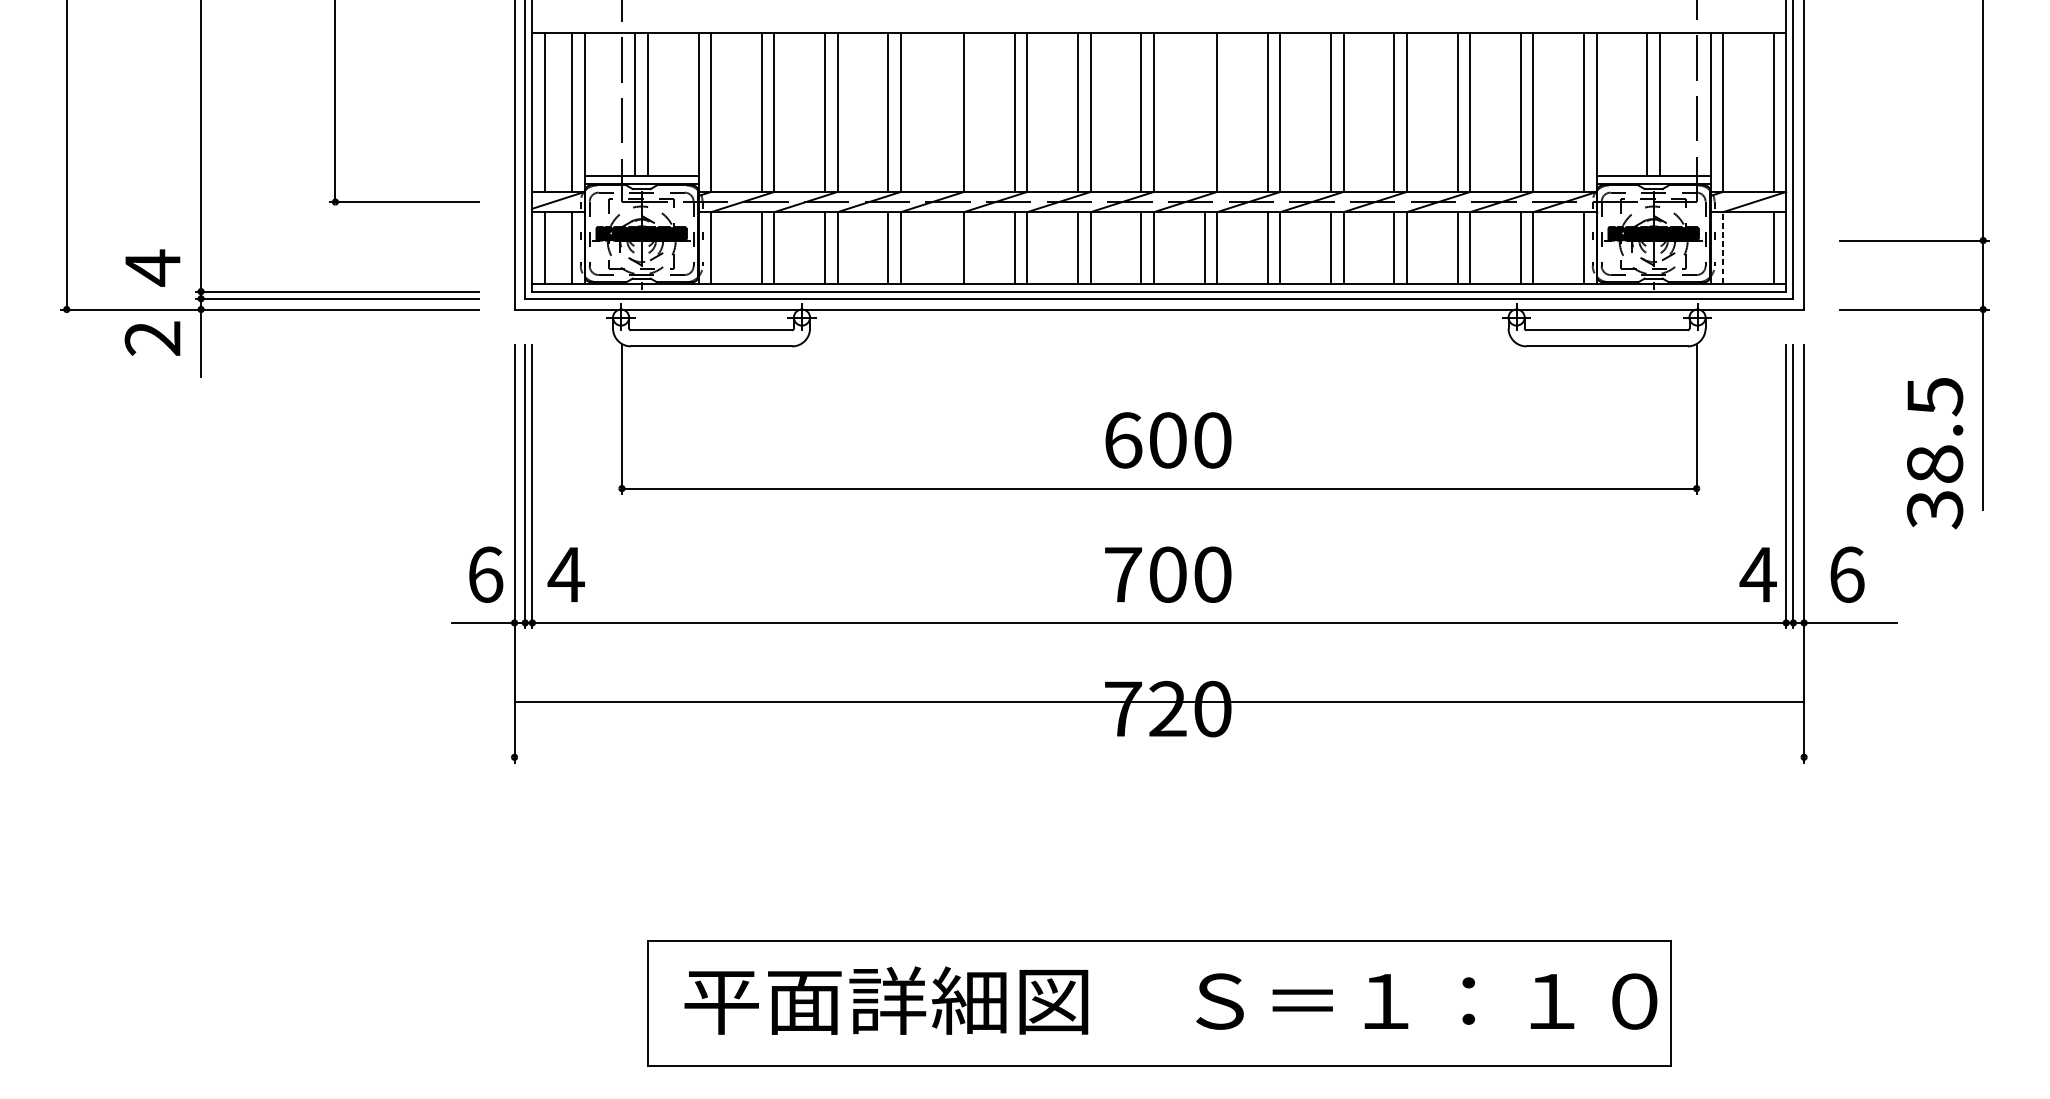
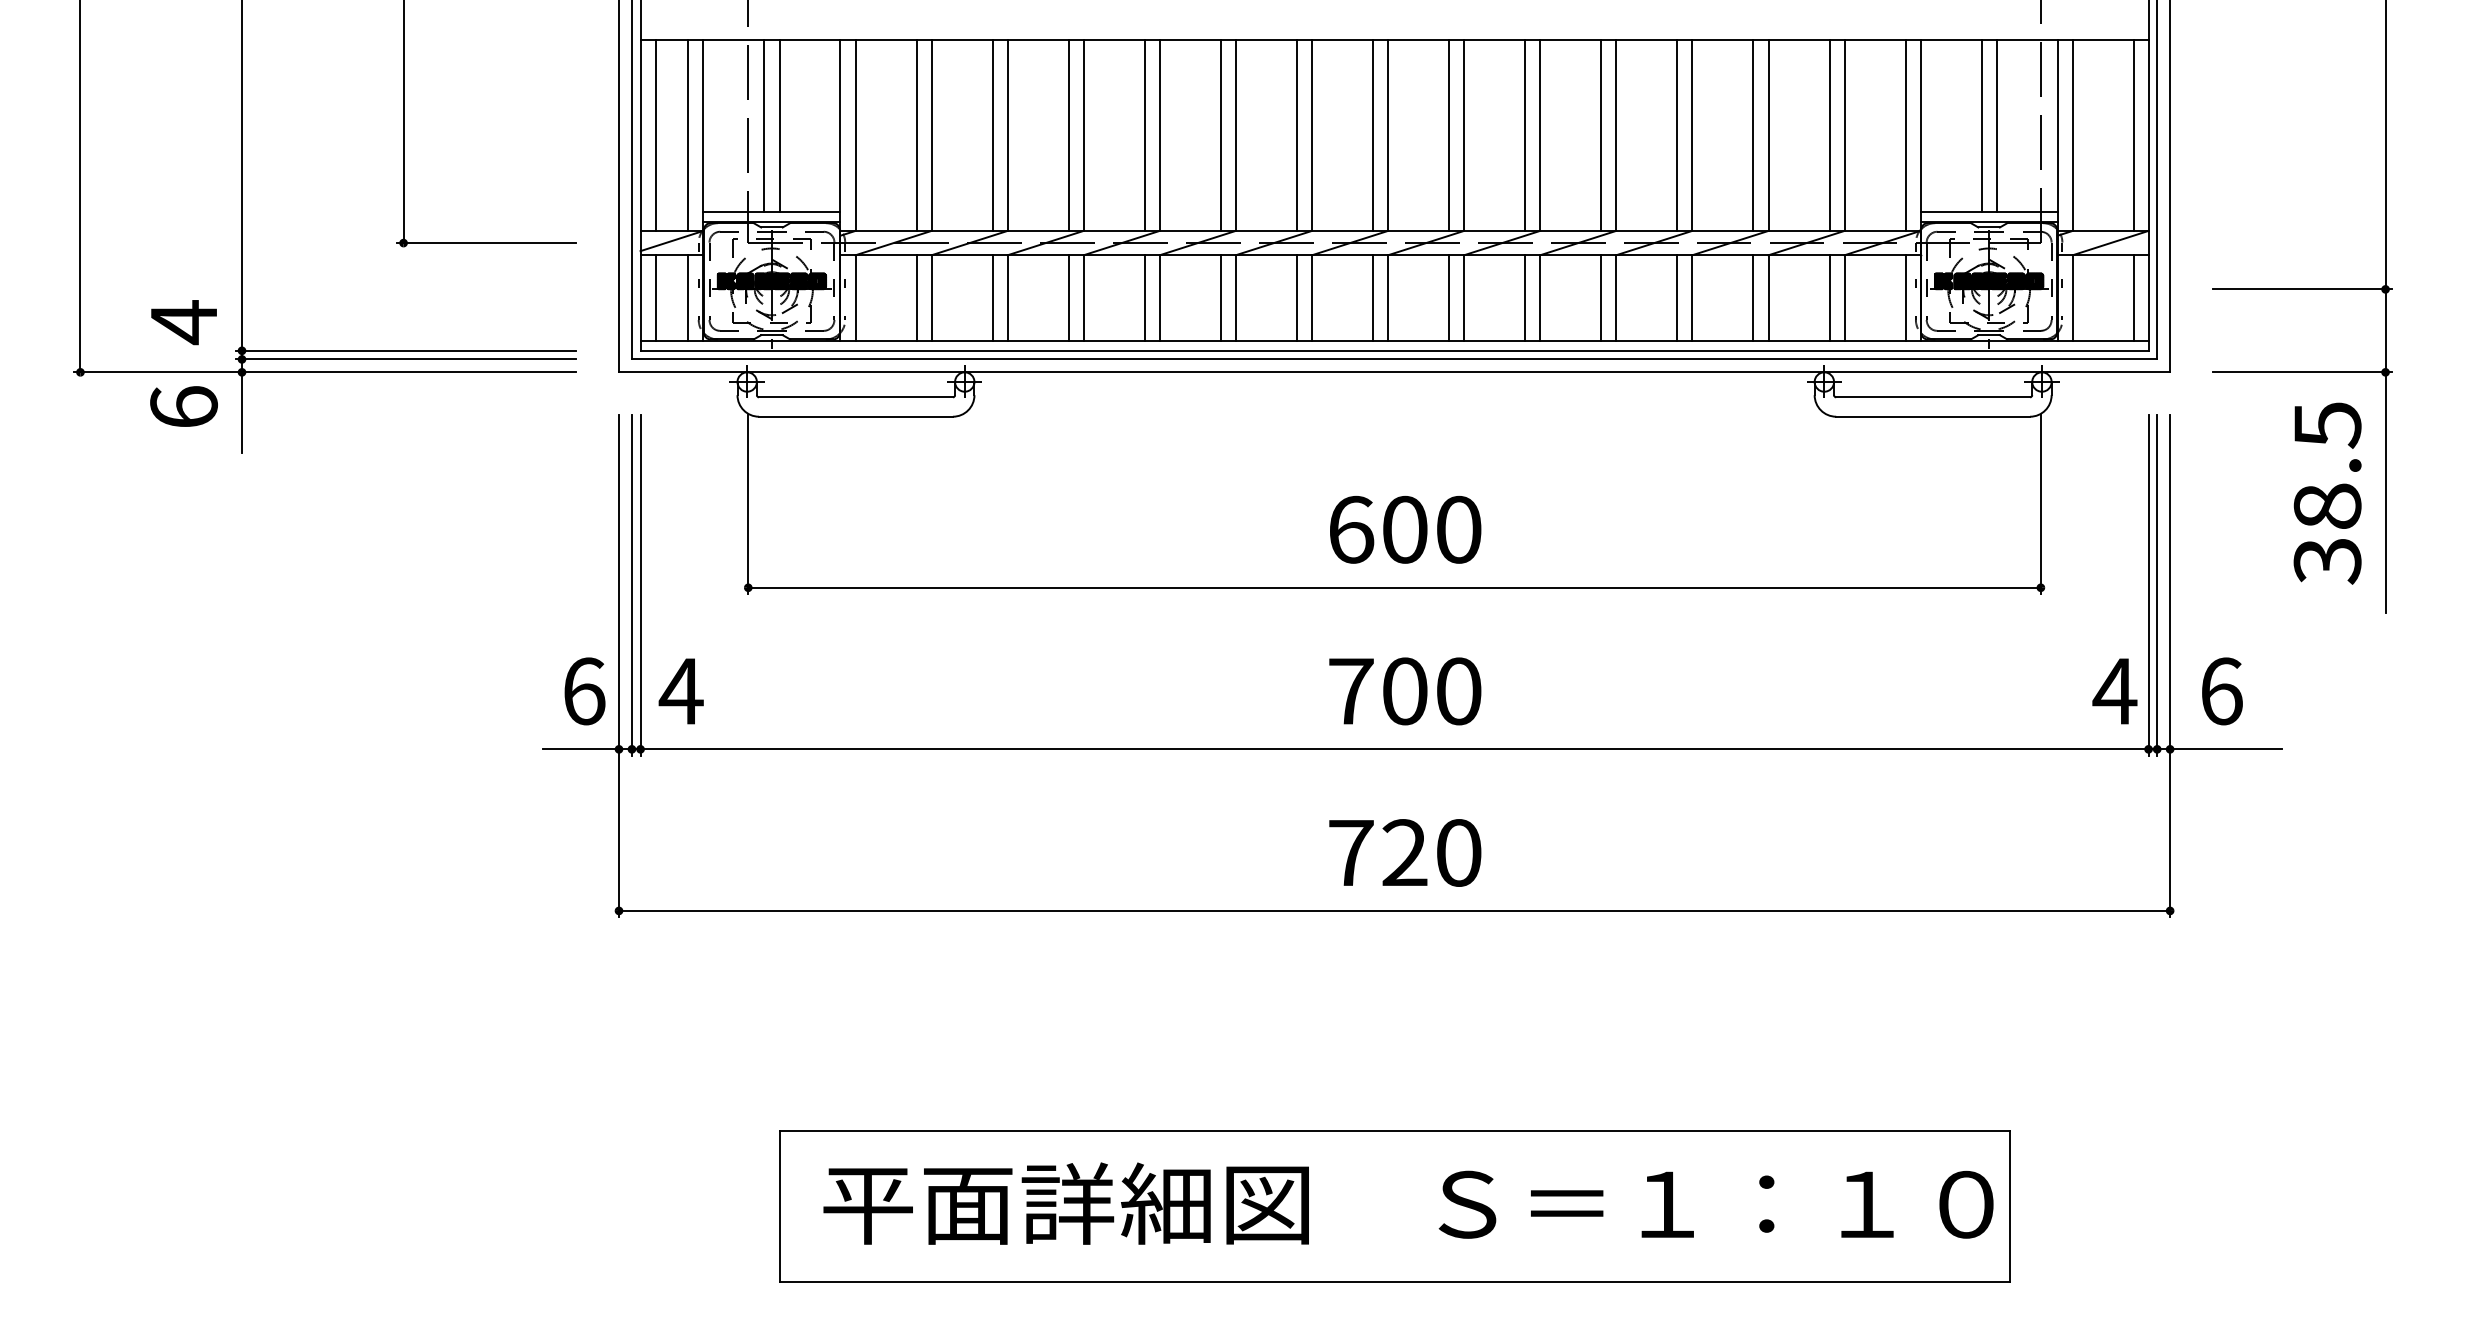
line: (951, 111) -> (1144, 134), added
line: (1204, 111) -> (1449, 134), added
line: (951, 248) -> (1144, 298), added
line: (1722, 248) -> (2072, 298), dashed -> solid
text: (152, 338) -> (183, 407), 2 -> 6
text: (1934, 453) -> (2327, 493), moved
line: (1159, 701) -> (1394, 910), moved

